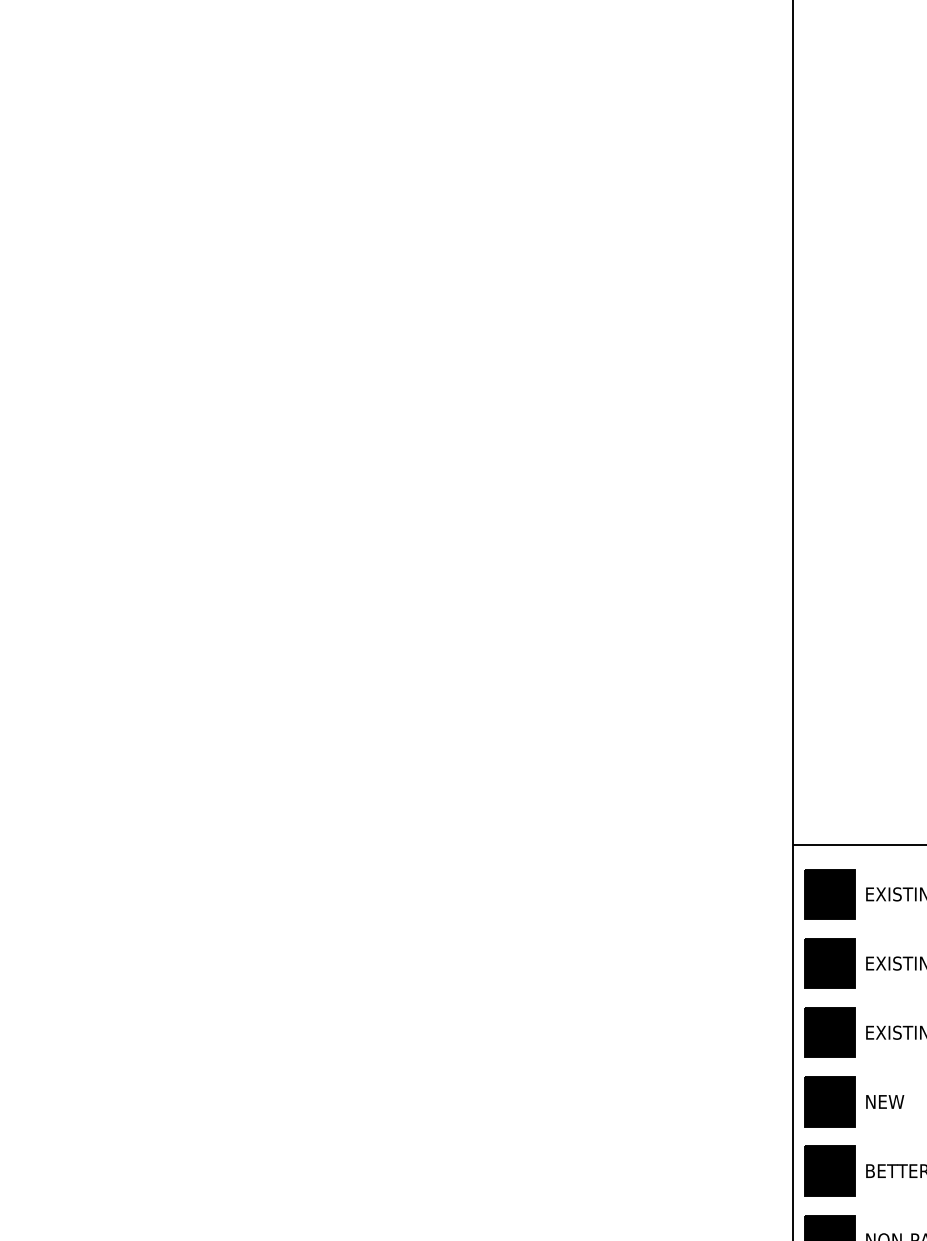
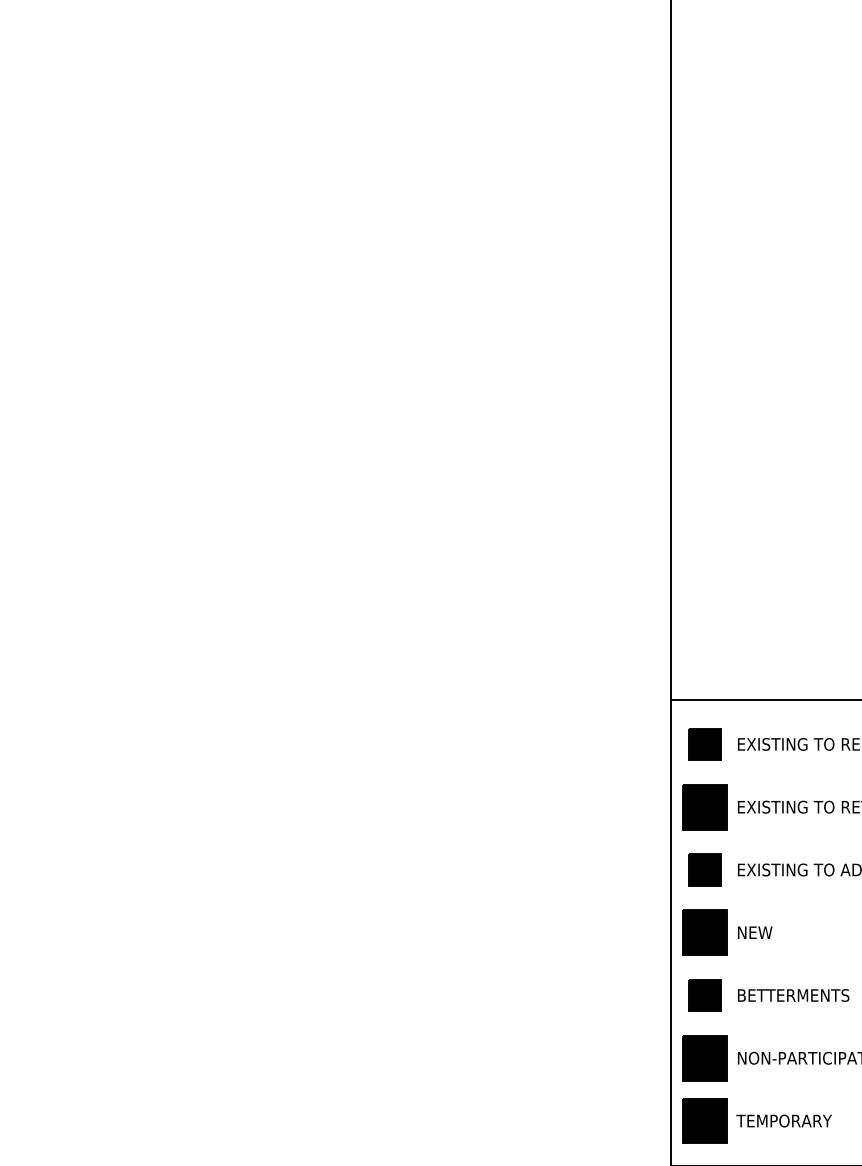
part: (829, 894) -> (704, 744), size x0.7
part: (829, 1032) -> (704, 869), size x0.7
part: (829, 1171) -> (704, 995), size x0.7

